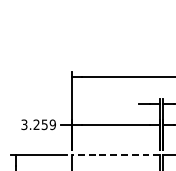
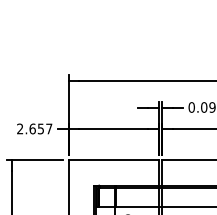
text: (38, 124) -> (34, 128), 3.259 -> 2.657
line: (115, 155) -> (113, 160), dashed -> solid

